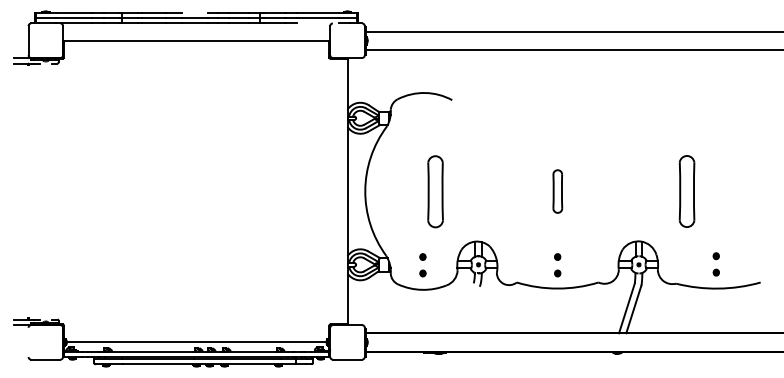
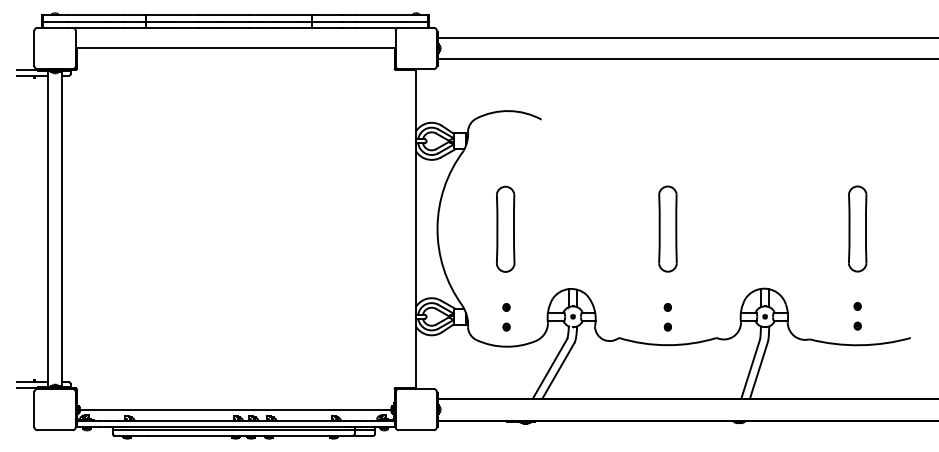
line: (194, 13) -> (233, 15), added
line: (317, 23) -> (380, 27), added
line: (40, 191) -> (48, 228), added
line: (51, 191) -> (62, 228), added
part: (435, 191) -> (505, 228), moved
part: (557, 191) -> (667, 228), size x1.67
part: (686, 191) -> (857, 228), moved
line: (458, 308) -> (549, 368), added
line: (466, 309) -> (558, 370), added
line: (28, 342) -> (34, 409), added

